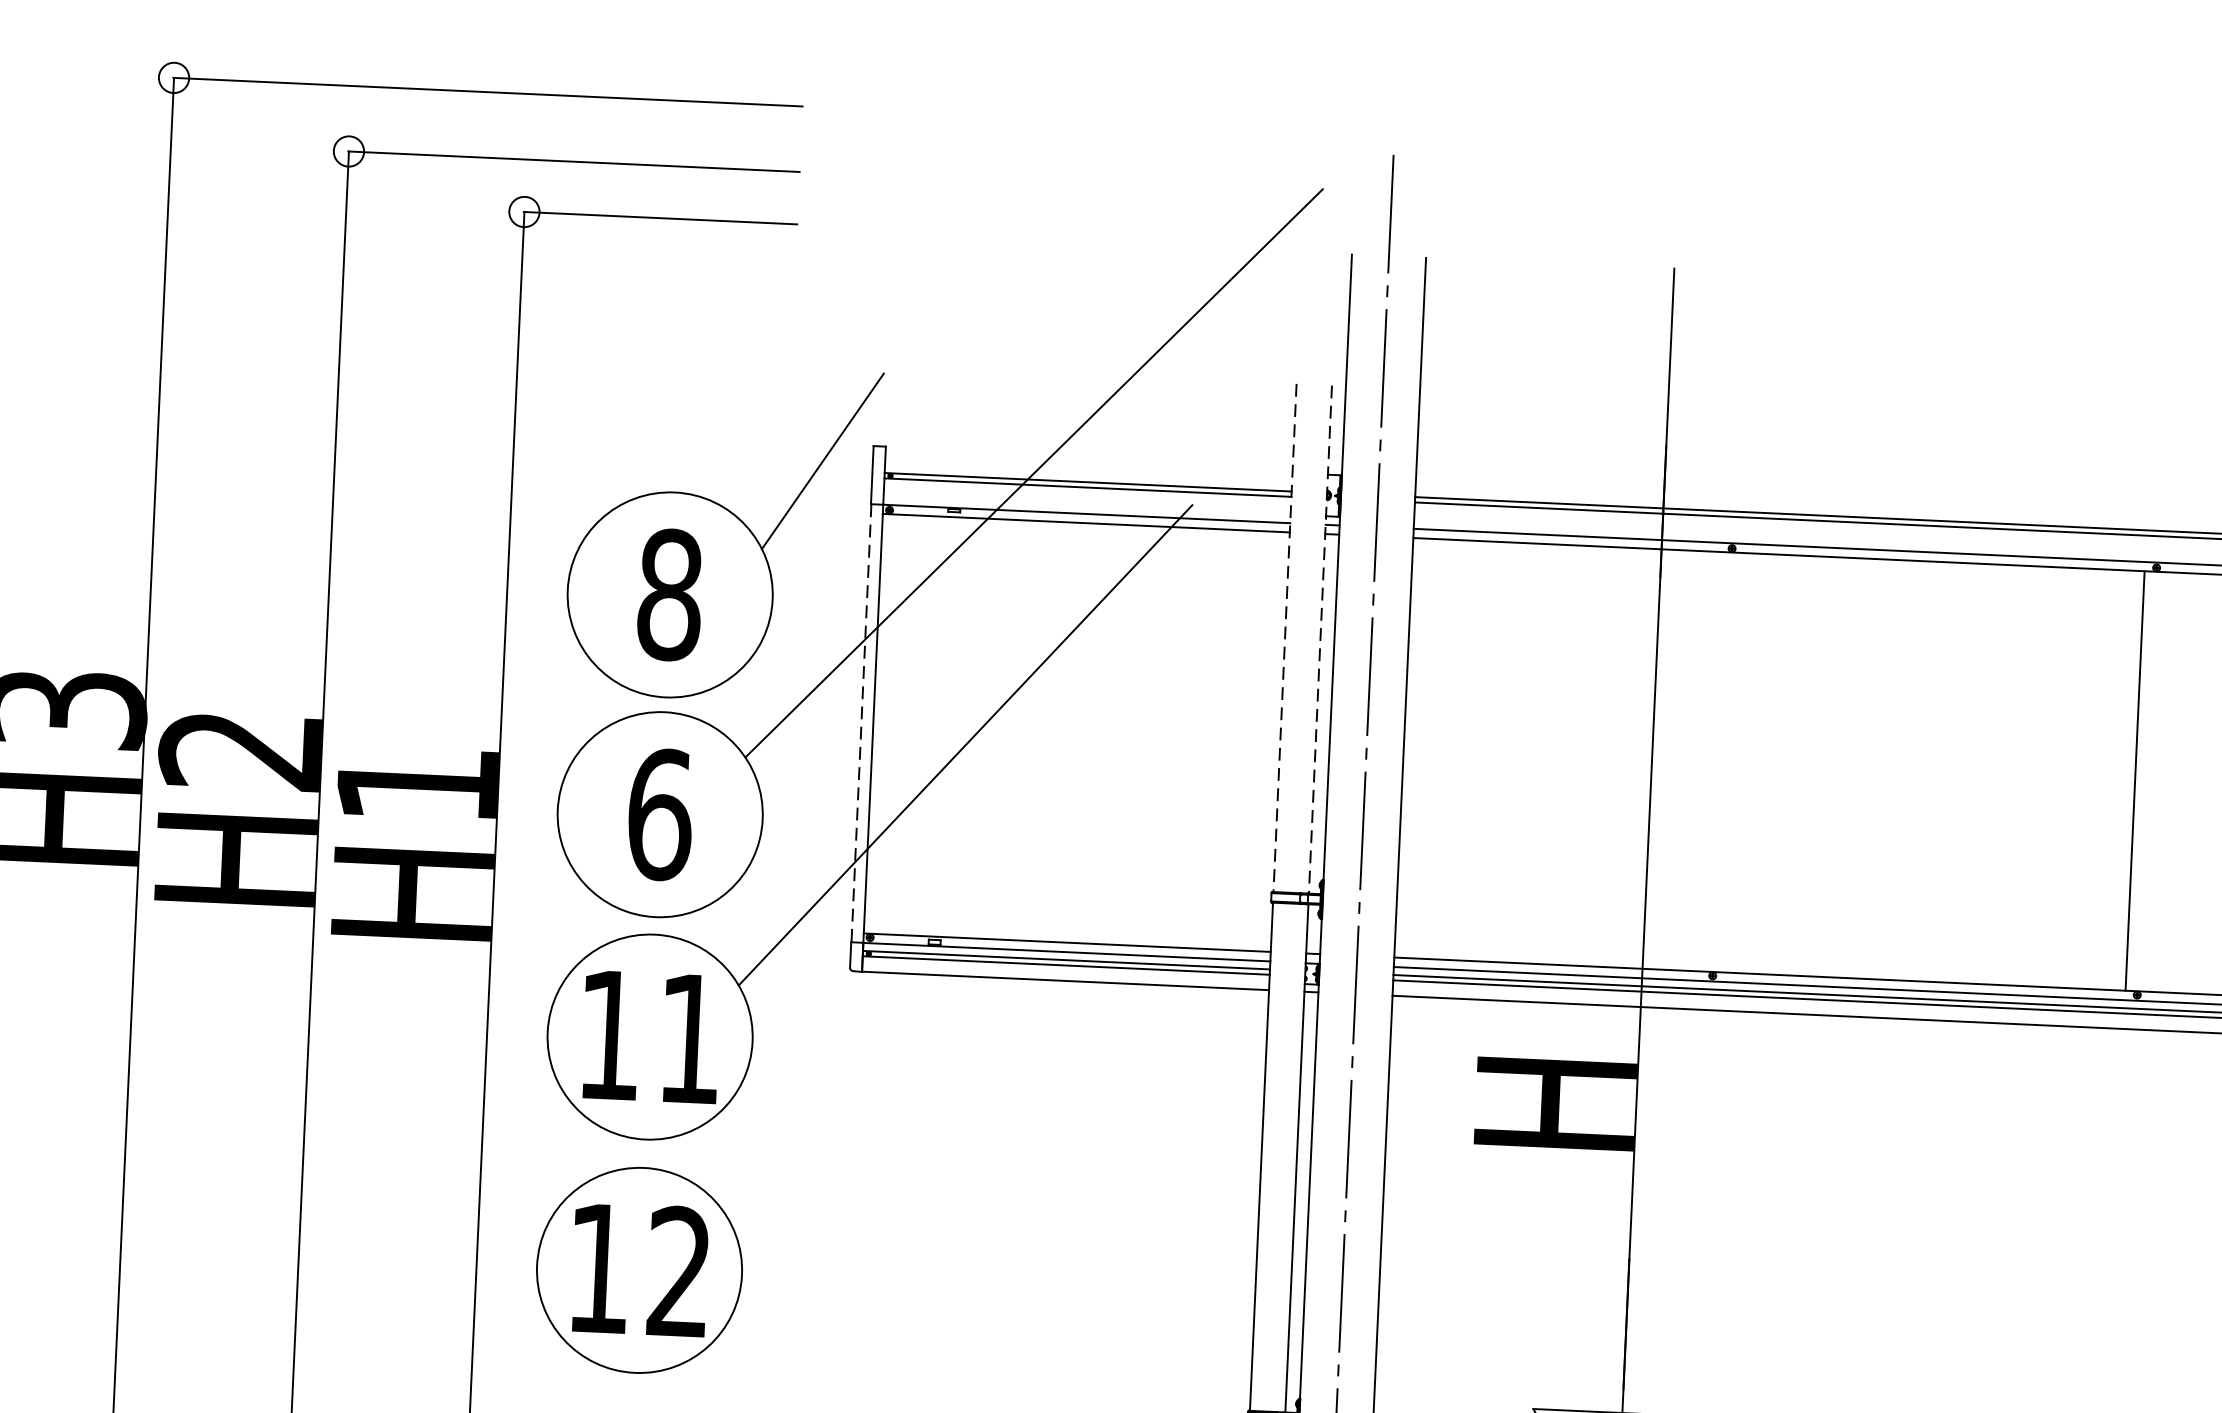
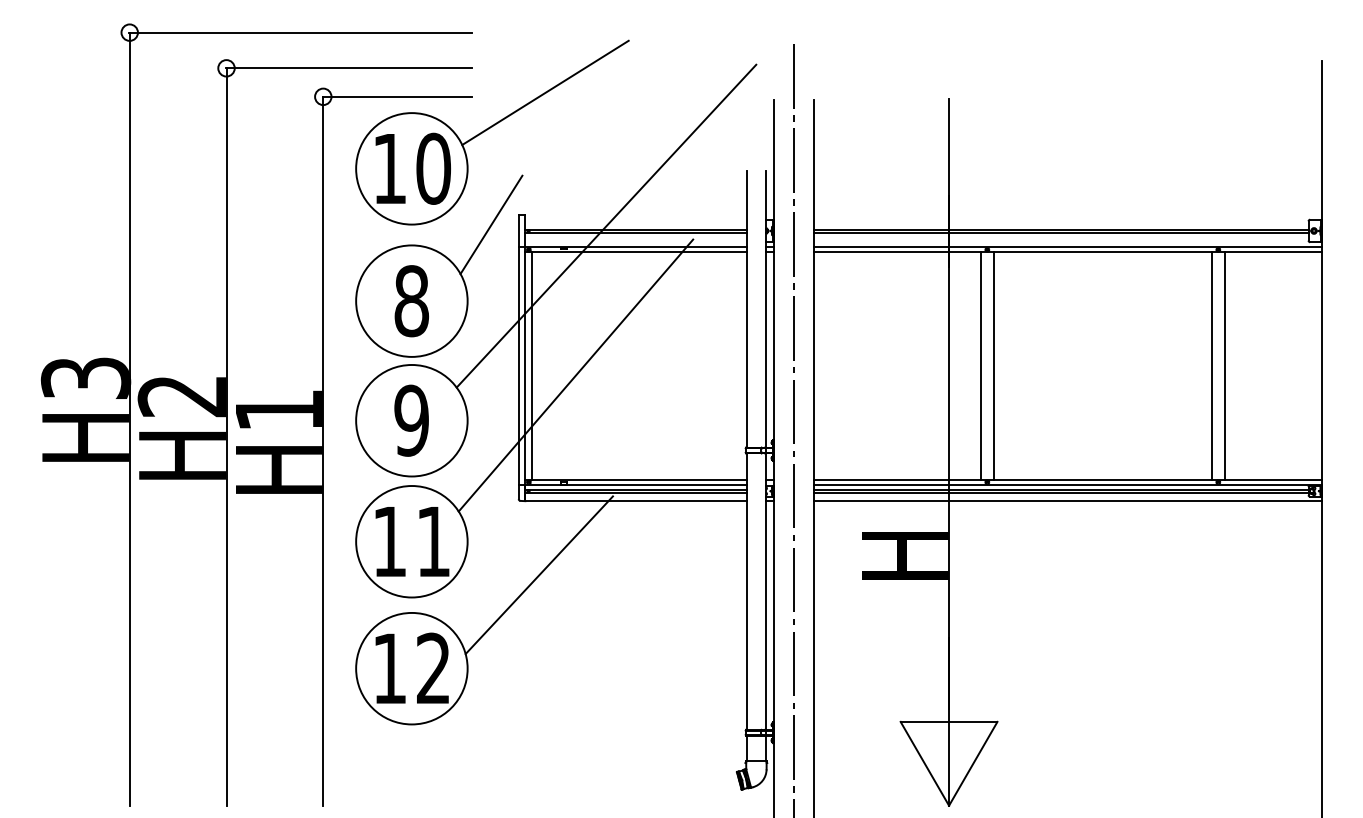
part: (832, 291) -> (492, 132), added
line: (1284, 638) -> (746, 309), dashed -> solid
line: (1321, 639) -> (766, 309), dashed -> solid
line: (860, 723) -> (518, 366), dashed -> solid
line: (884, 723) -> (531, 365), added
line: (1709, 762) -> (980, 366), added
line: (1733, 763) -> (993, 366), added
line: (2158, 782) -> (1224, 366), added
text: (659, 814) -> (411, 420), 6 -> 9
line: (880, 1109) -> (538, 575), added

